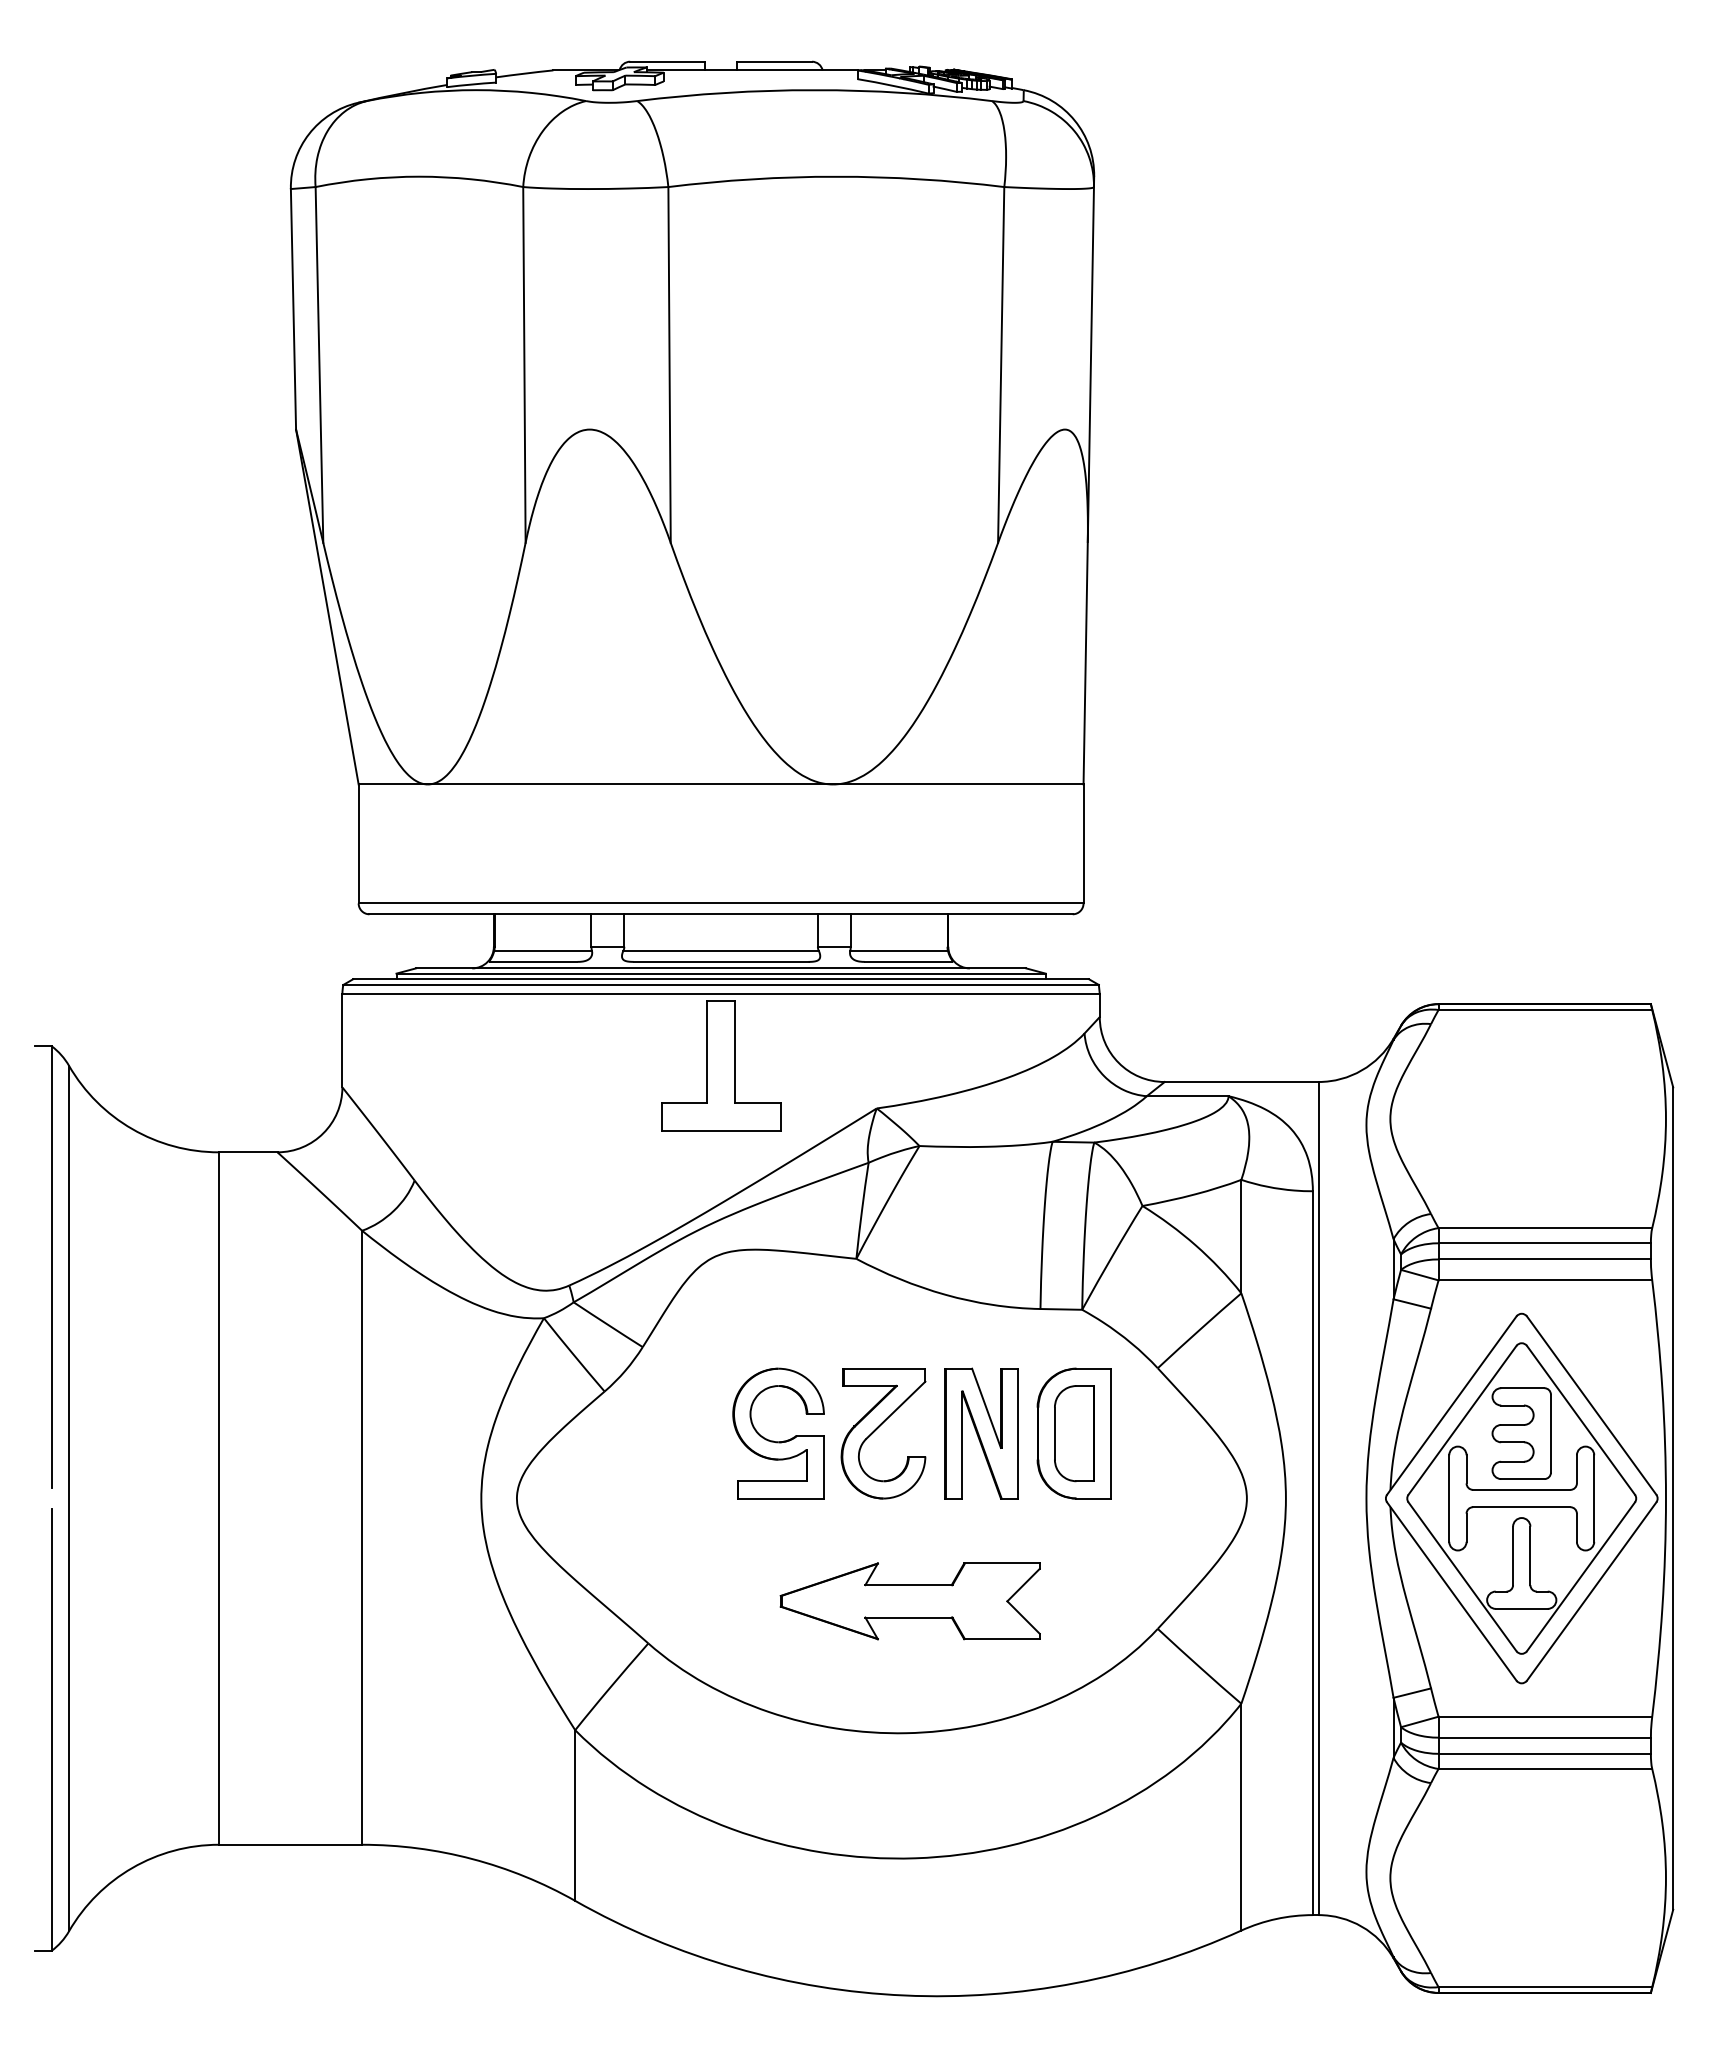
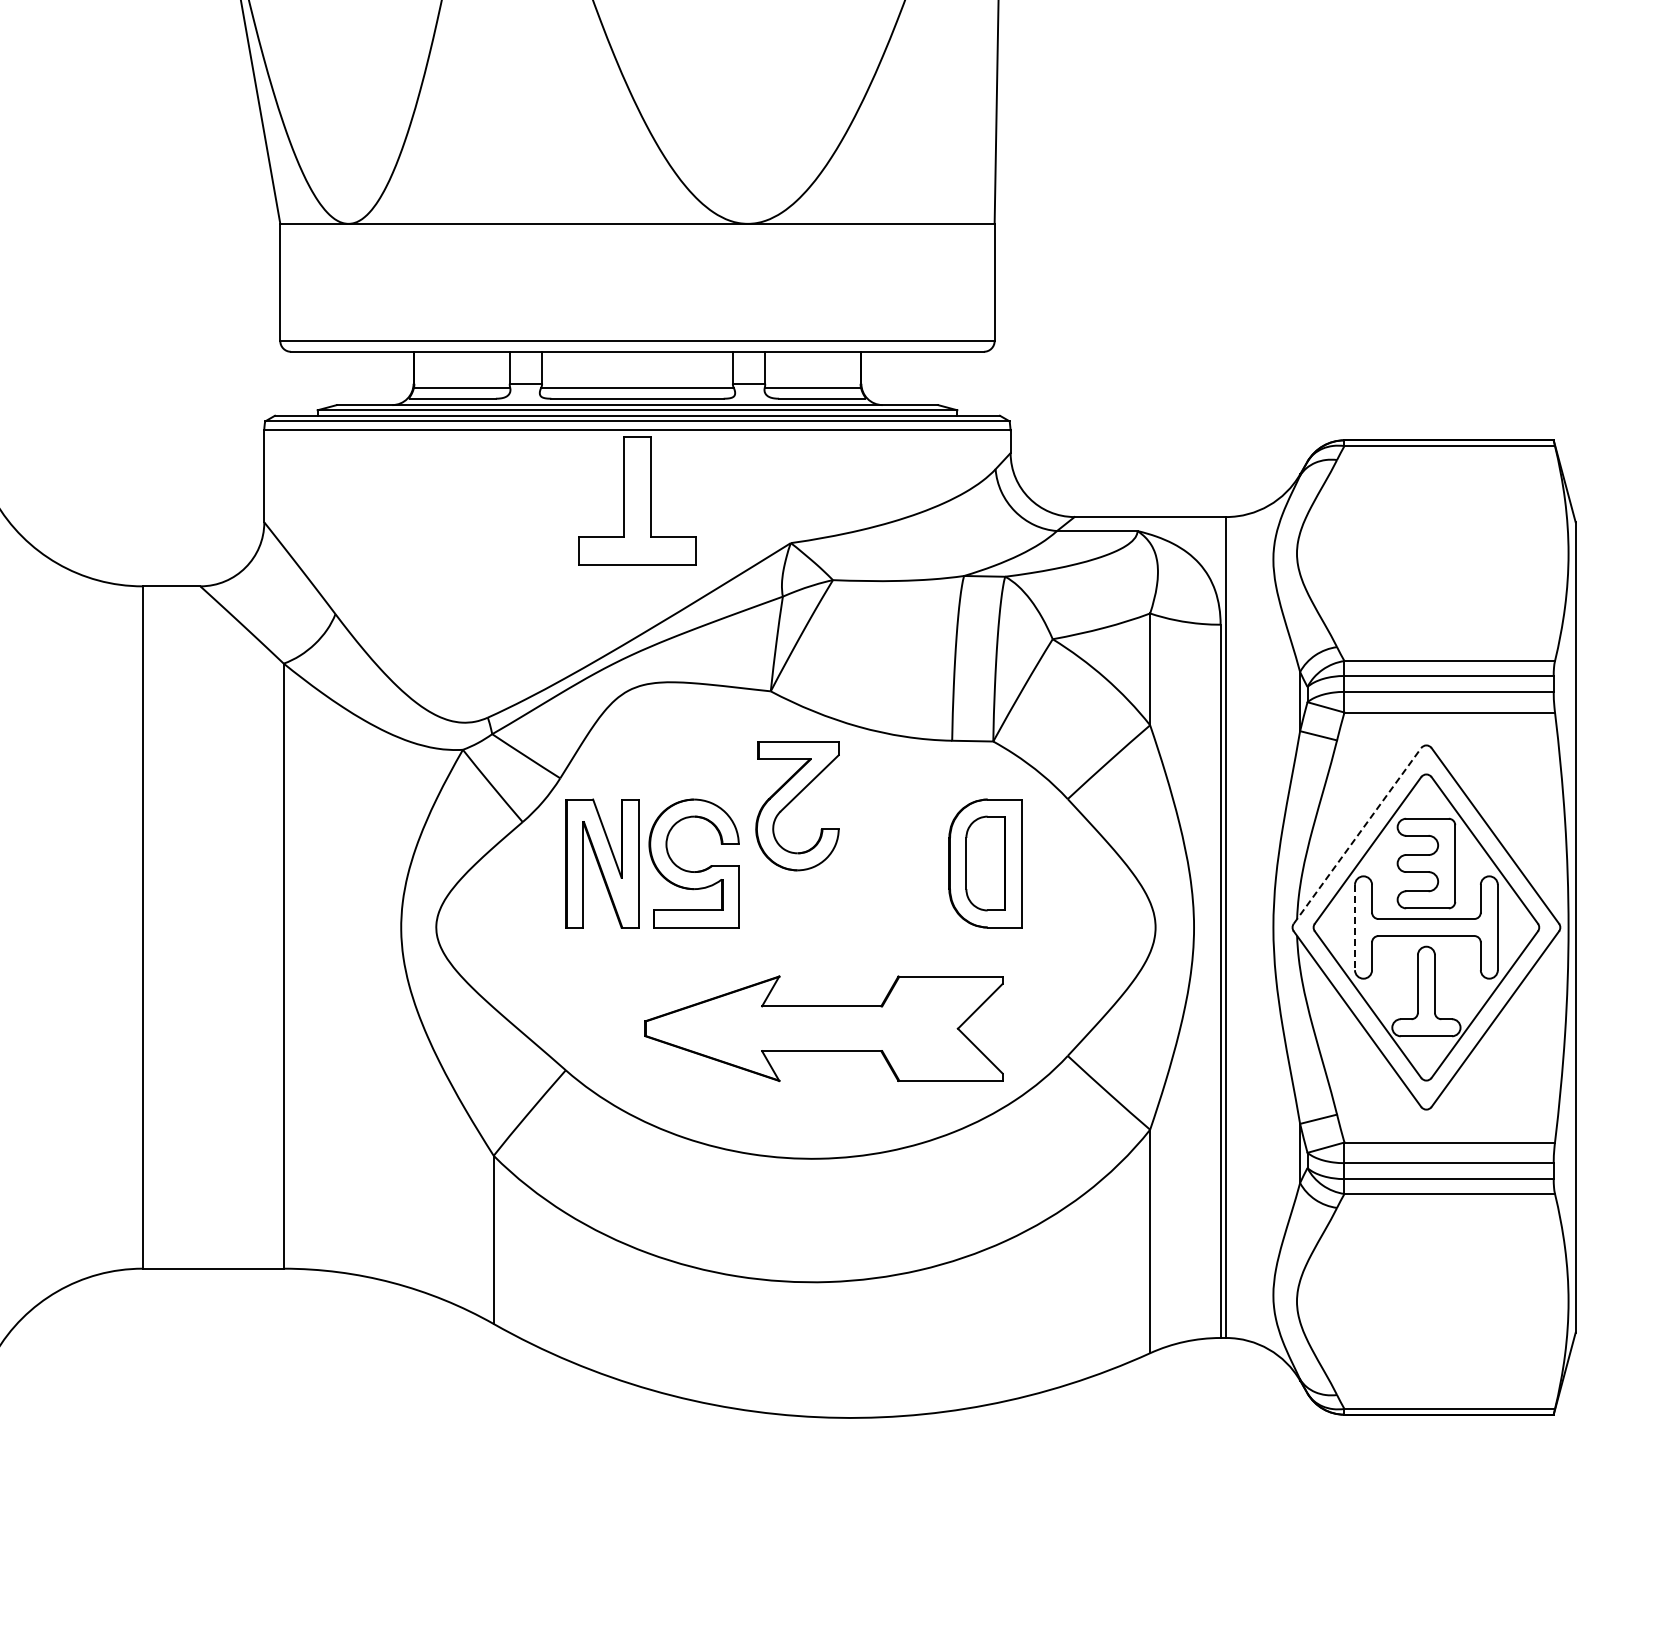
line: (1452, 1405) -> (1358, 835), solid -> dashed
part: (878, 1428) -> (792, 801), moved
part: (981, 1433) -> (602, 863), moved
line: (1449, 1499) -> (1355, 928), solid -> dashed
part: (909, 1601) -> (823, 1028), size x1.4

